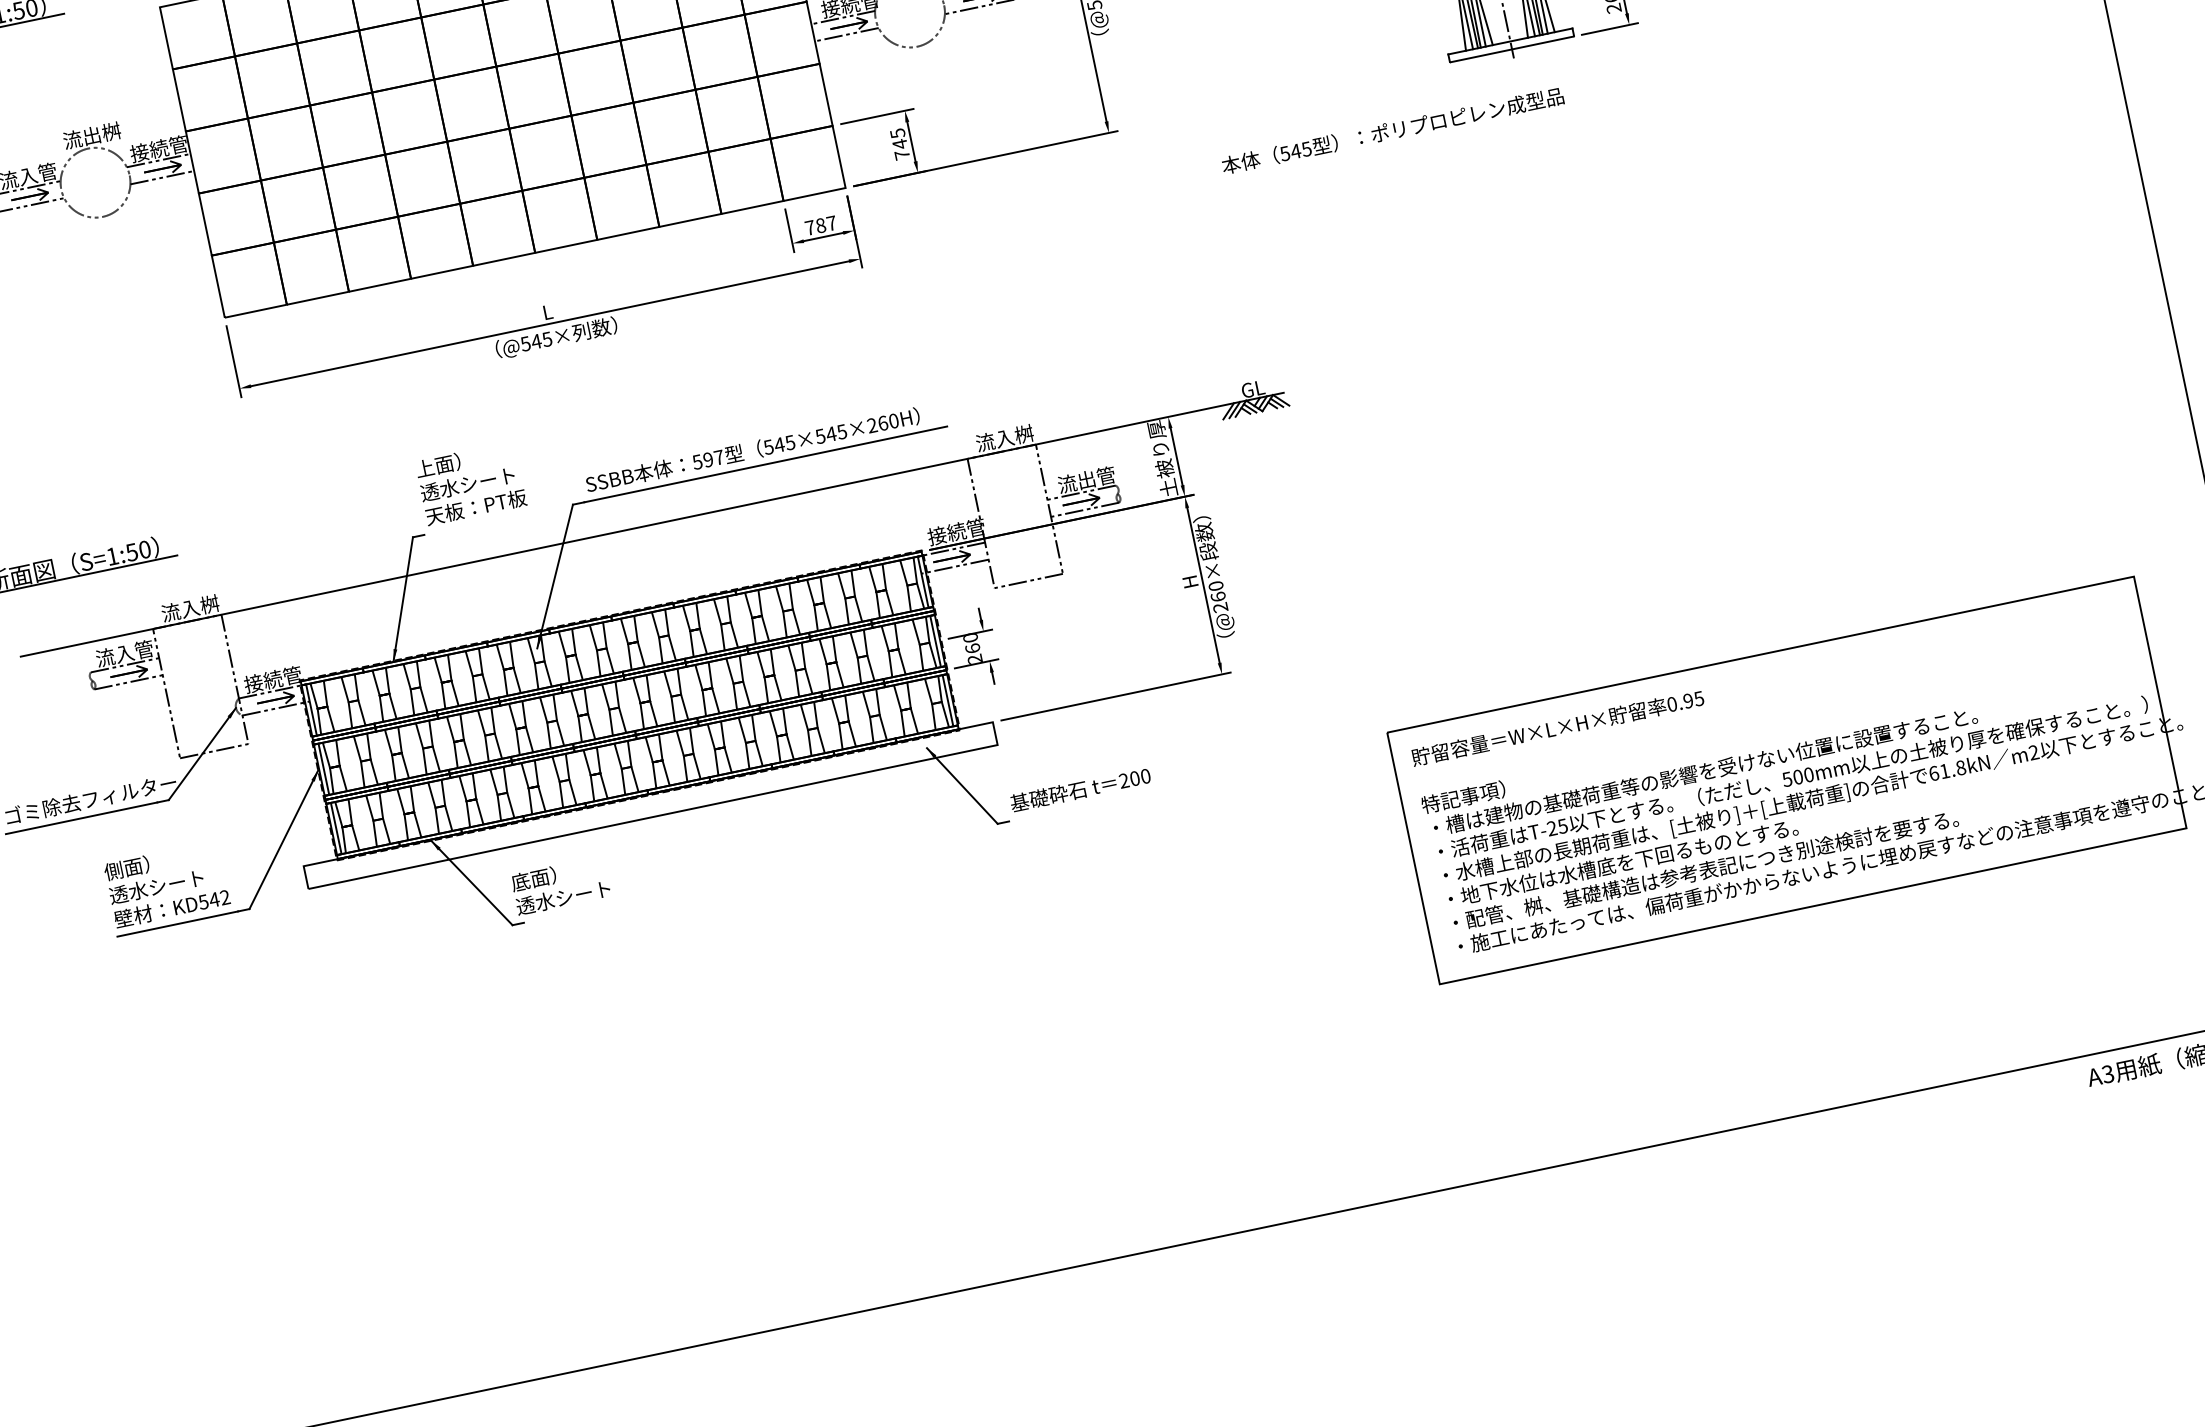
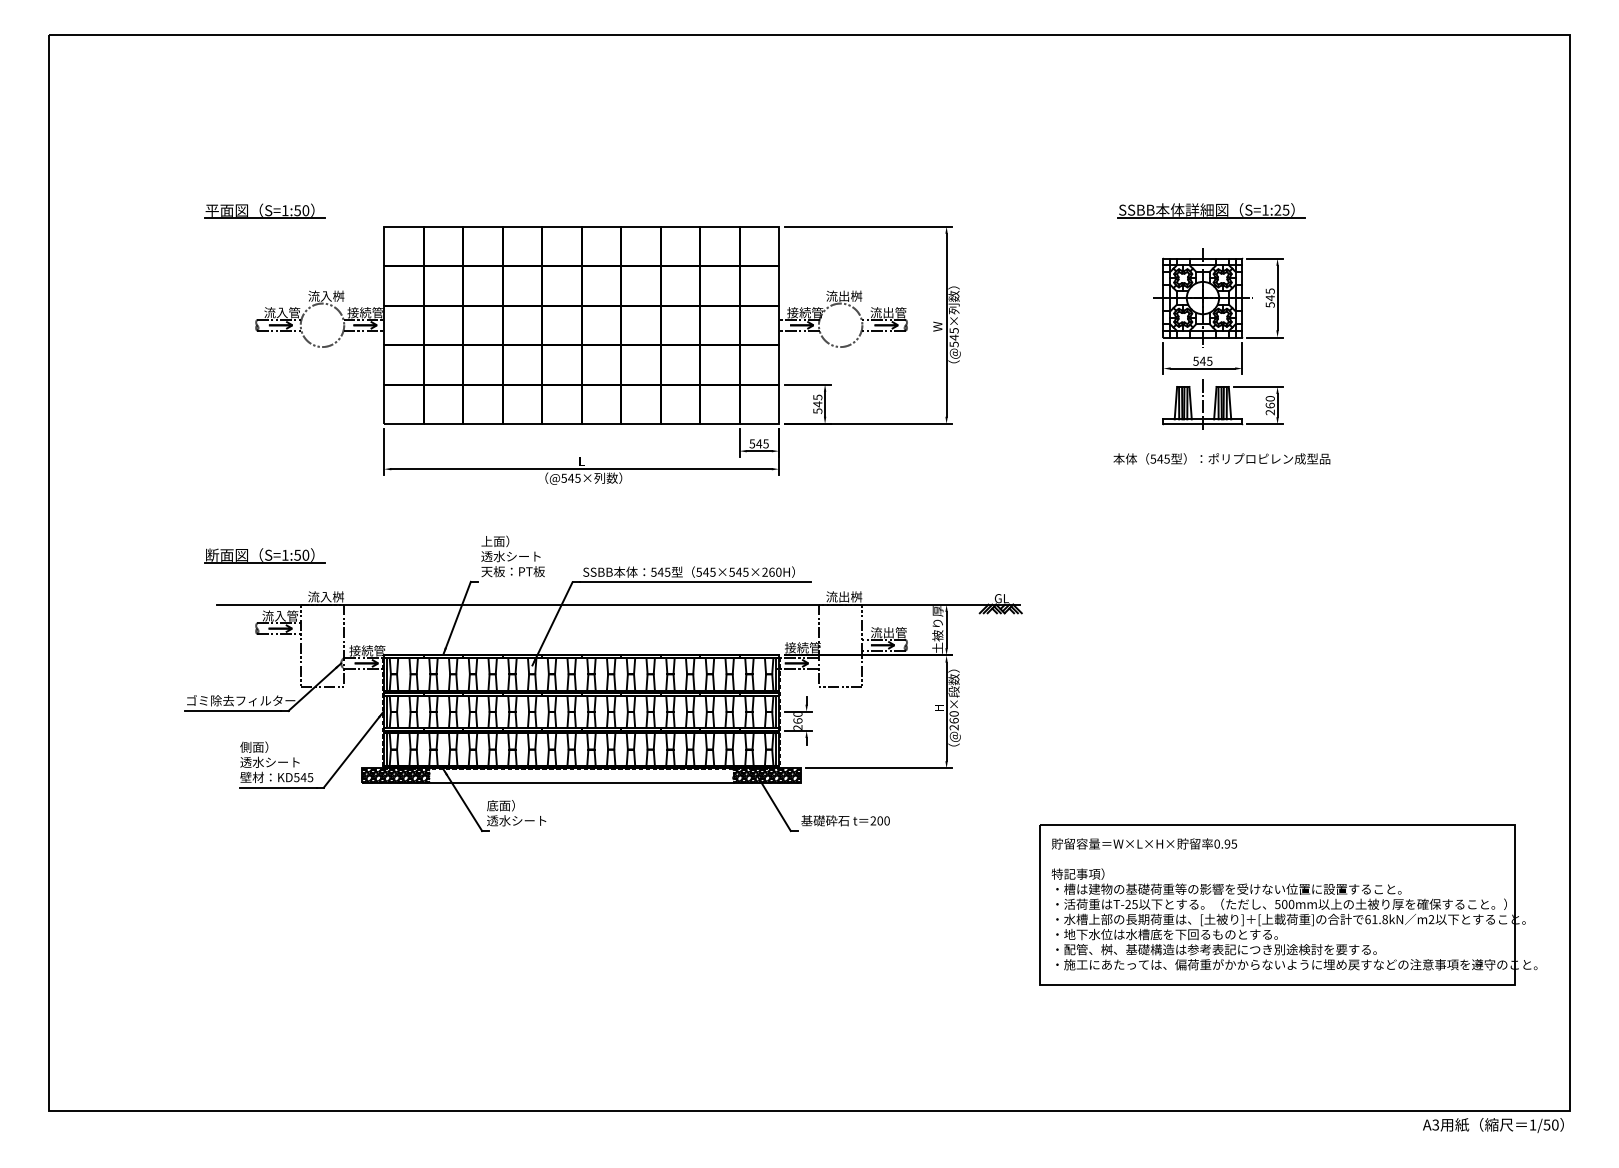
text: (1392, 130) -> (1221, 458), moved
text: (92, 134) -> (326, 295), 流出桝 -> 流入桝
text: (901, 154) -> (817, 410), 745 -> 545
text: (819, 225) -> (758, 443), 787 -> 545
text: (1003, 437) -> (843, 596), 流入桝 -> 流出桝
text: (712, 457) -> (663, 571), 597 -> 545
hatch: (941, 744) -> (766, 775), added
hatch: (359, 866) -> (396, 775), added
text: (225, 897) -> (310, 777), KD542 -> KD545

